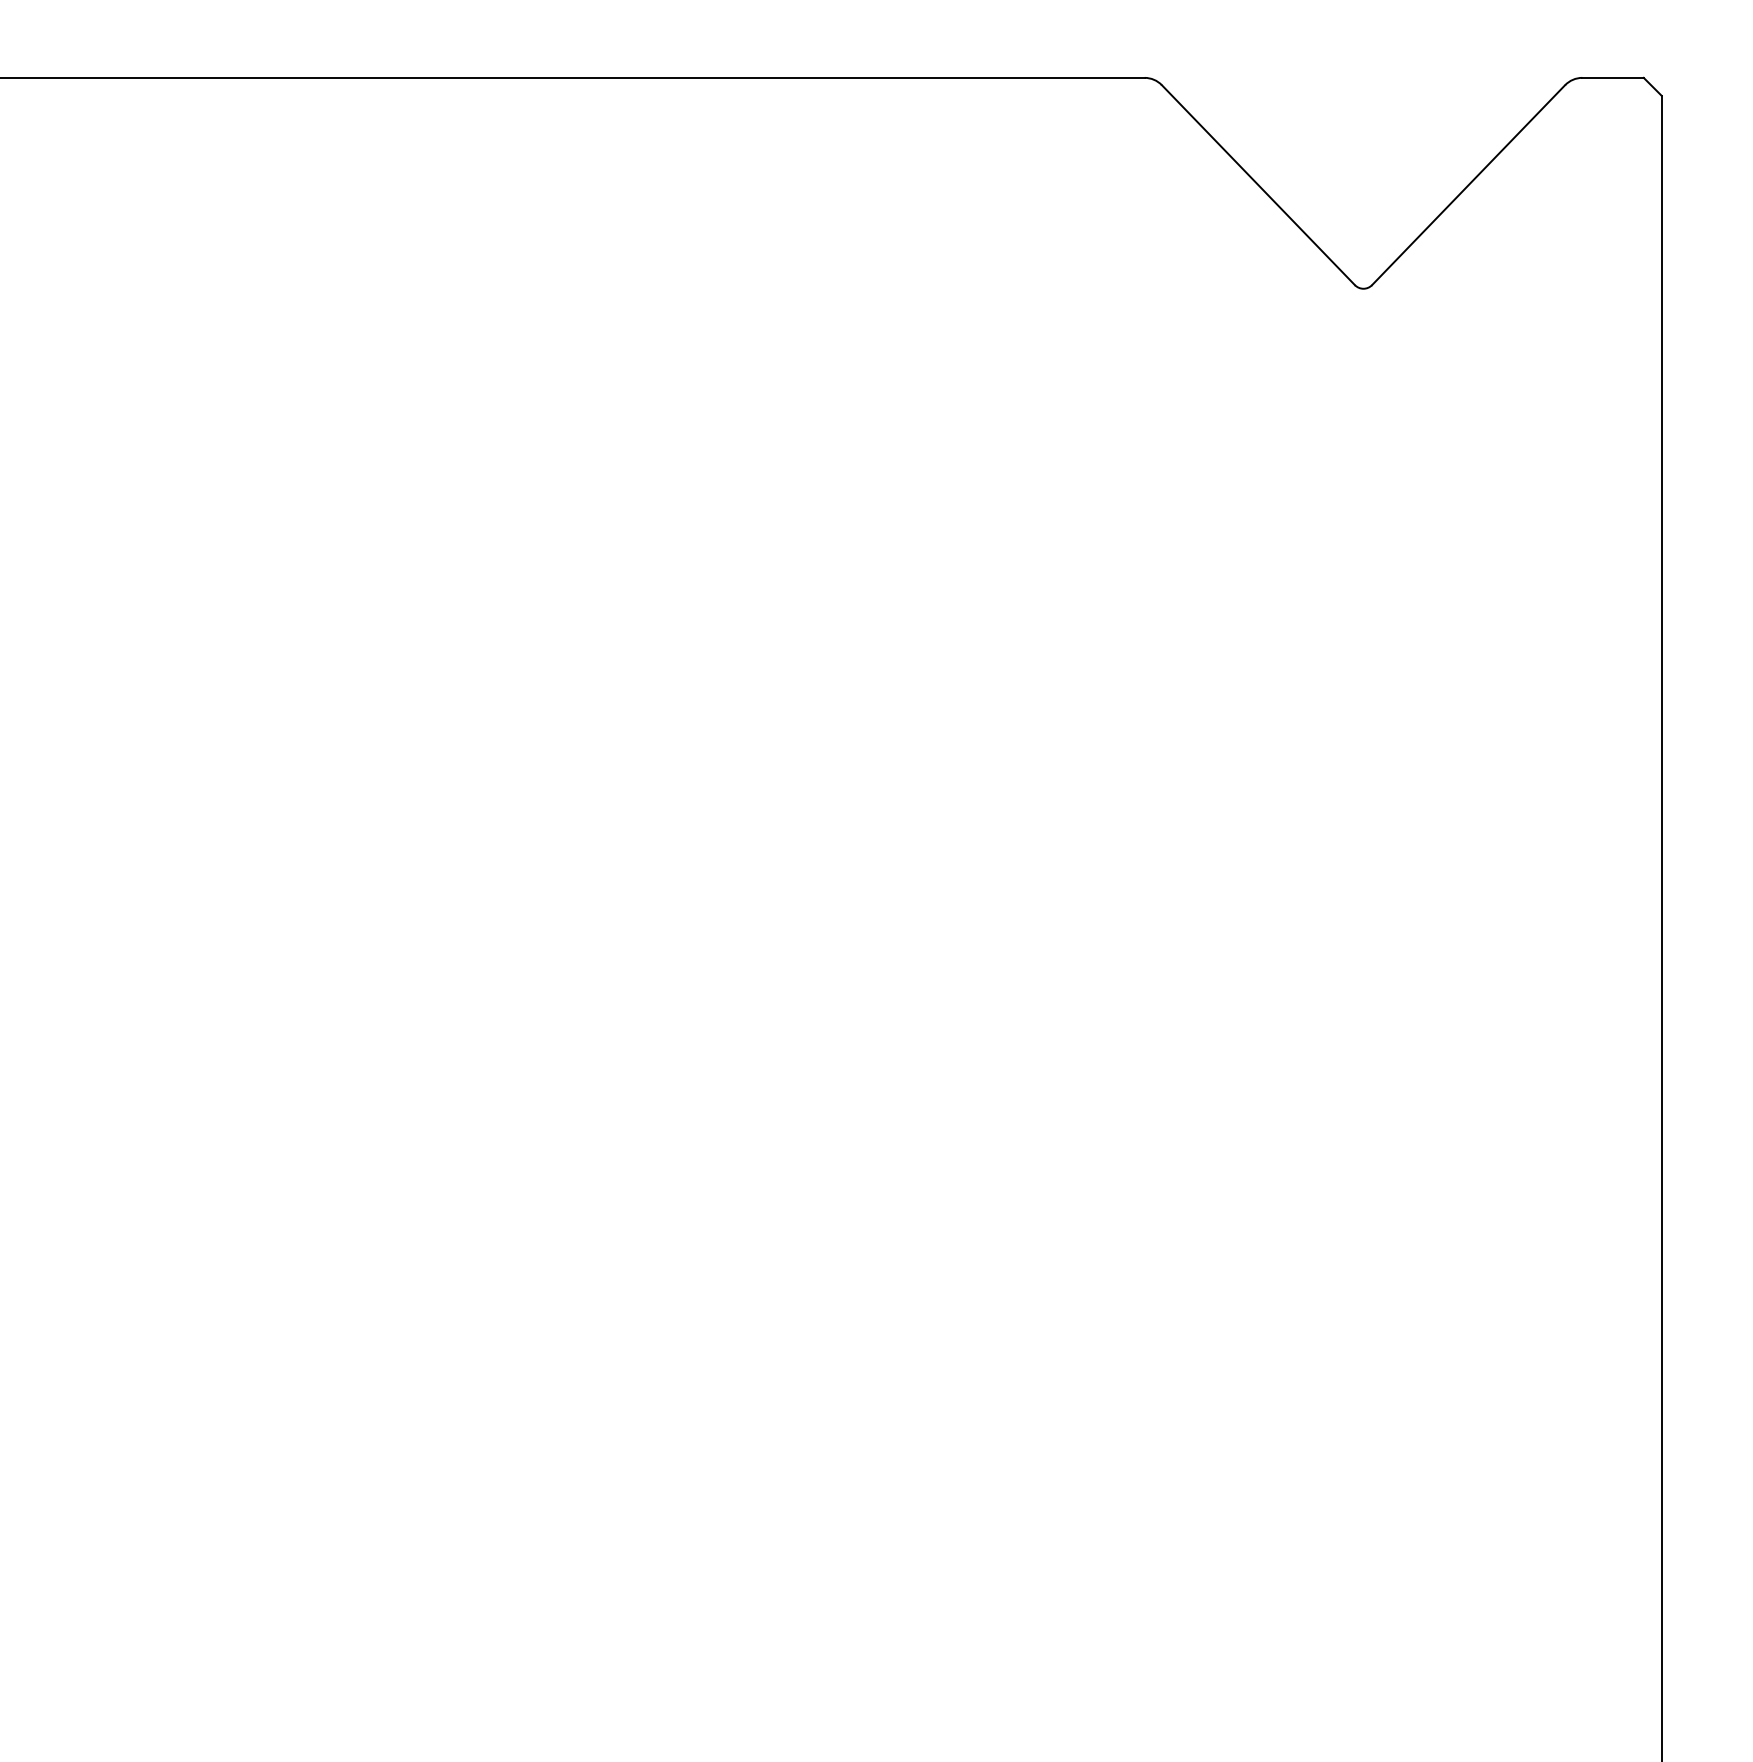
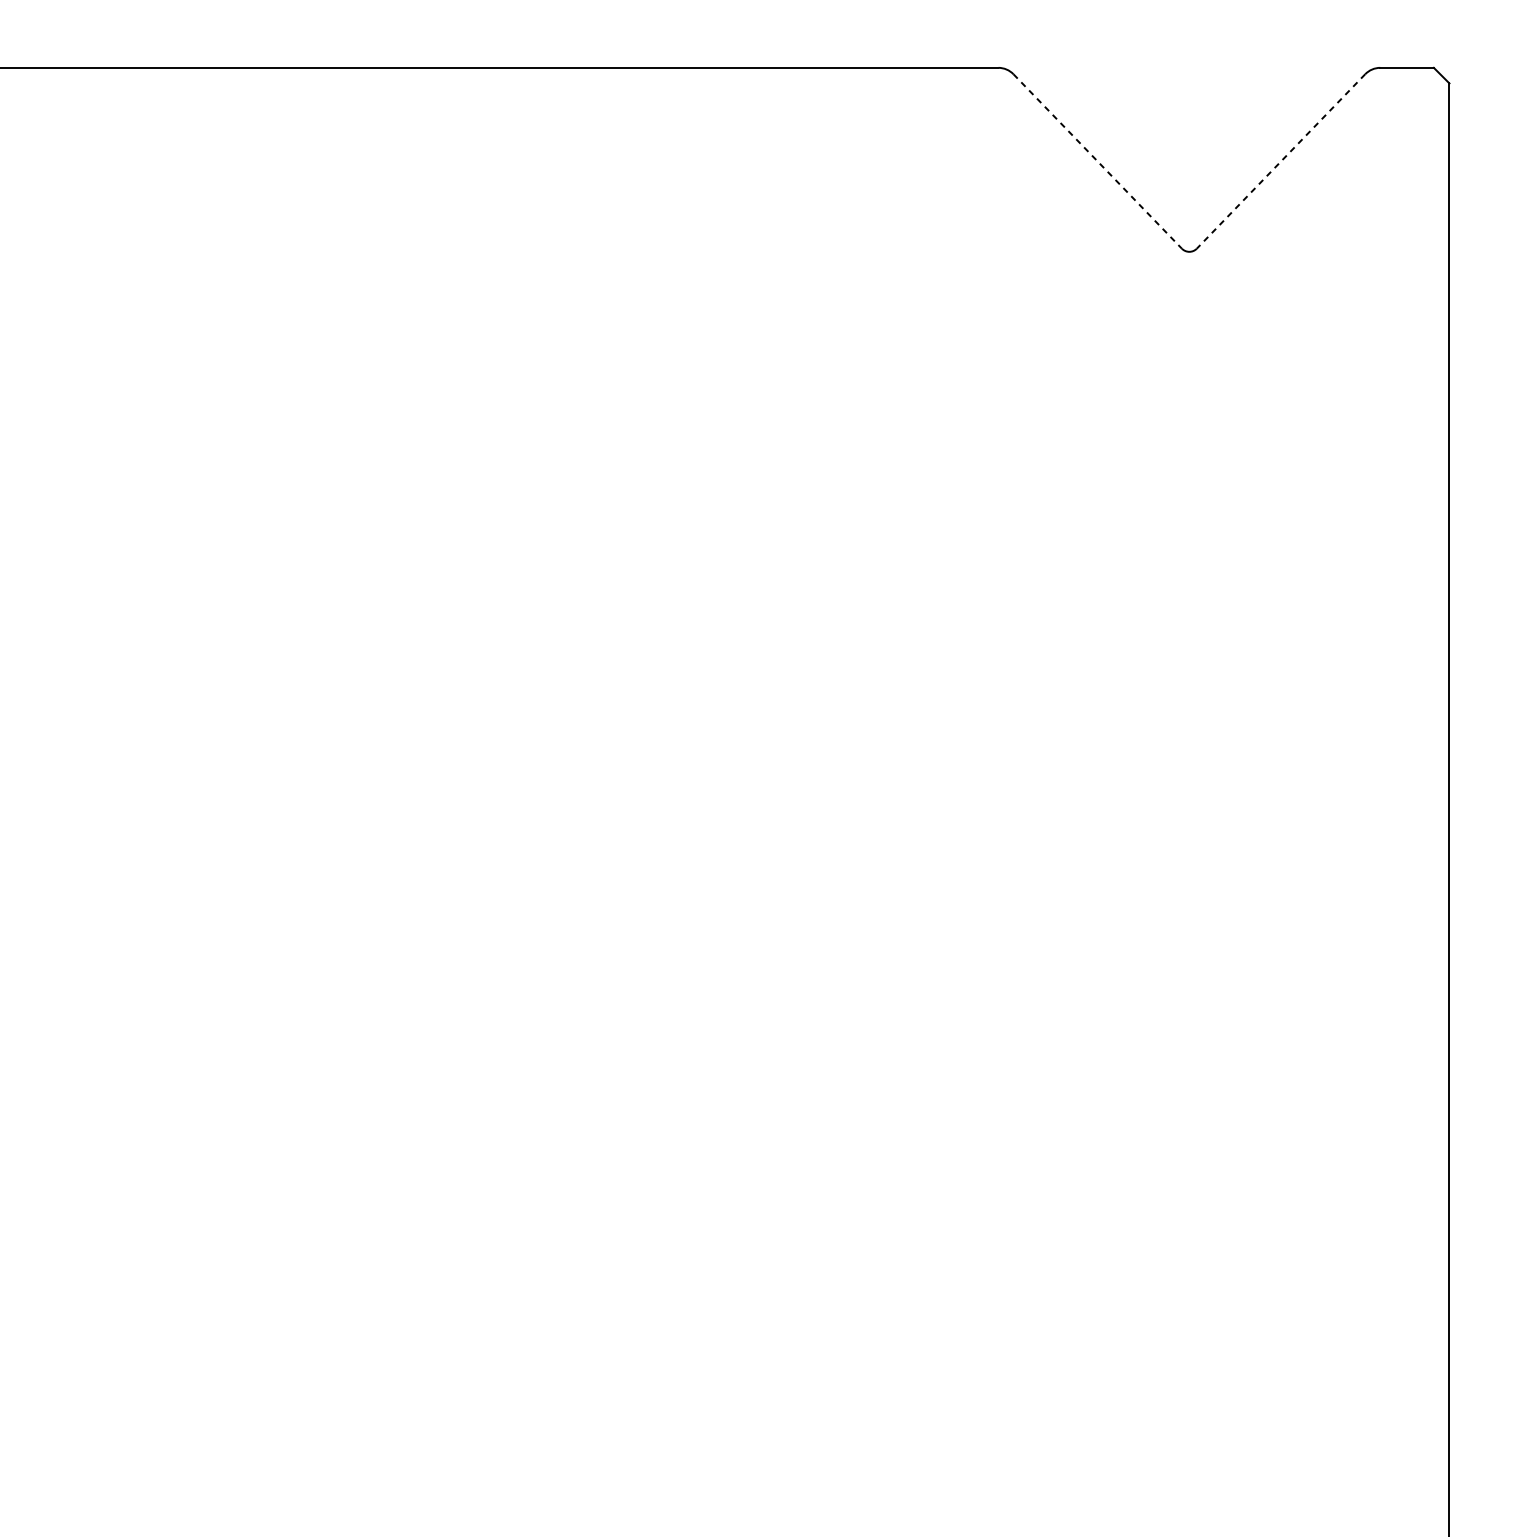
line: (1258, 185) -> (1097, 161), solid -> dashed
line: (1468, 185) -> (1280, 161), solid -> dashed

